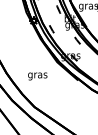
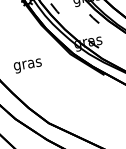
text: (37, 76) -> (27, 66), moved

